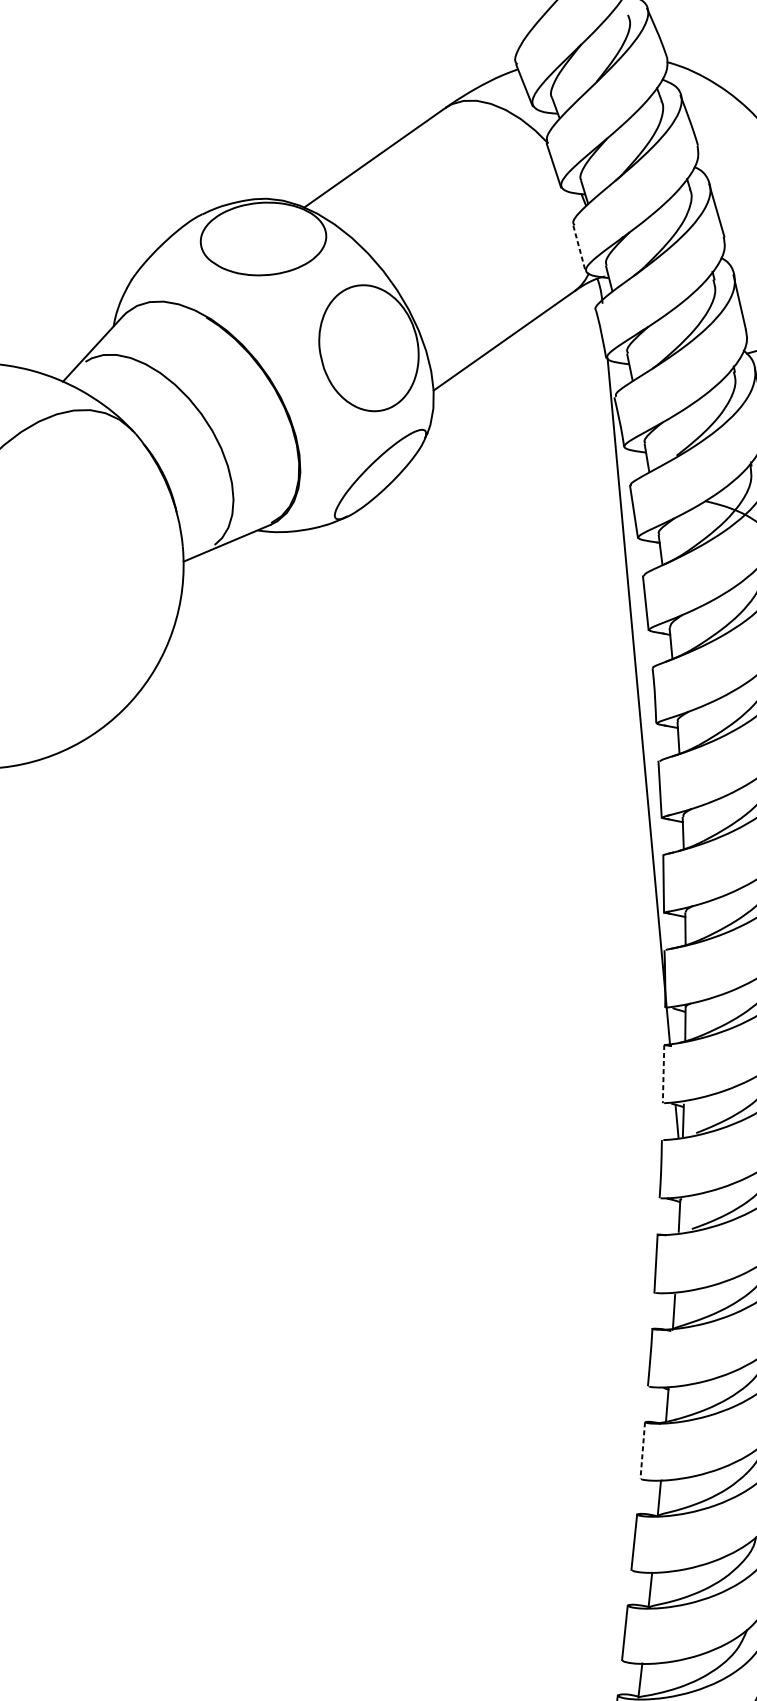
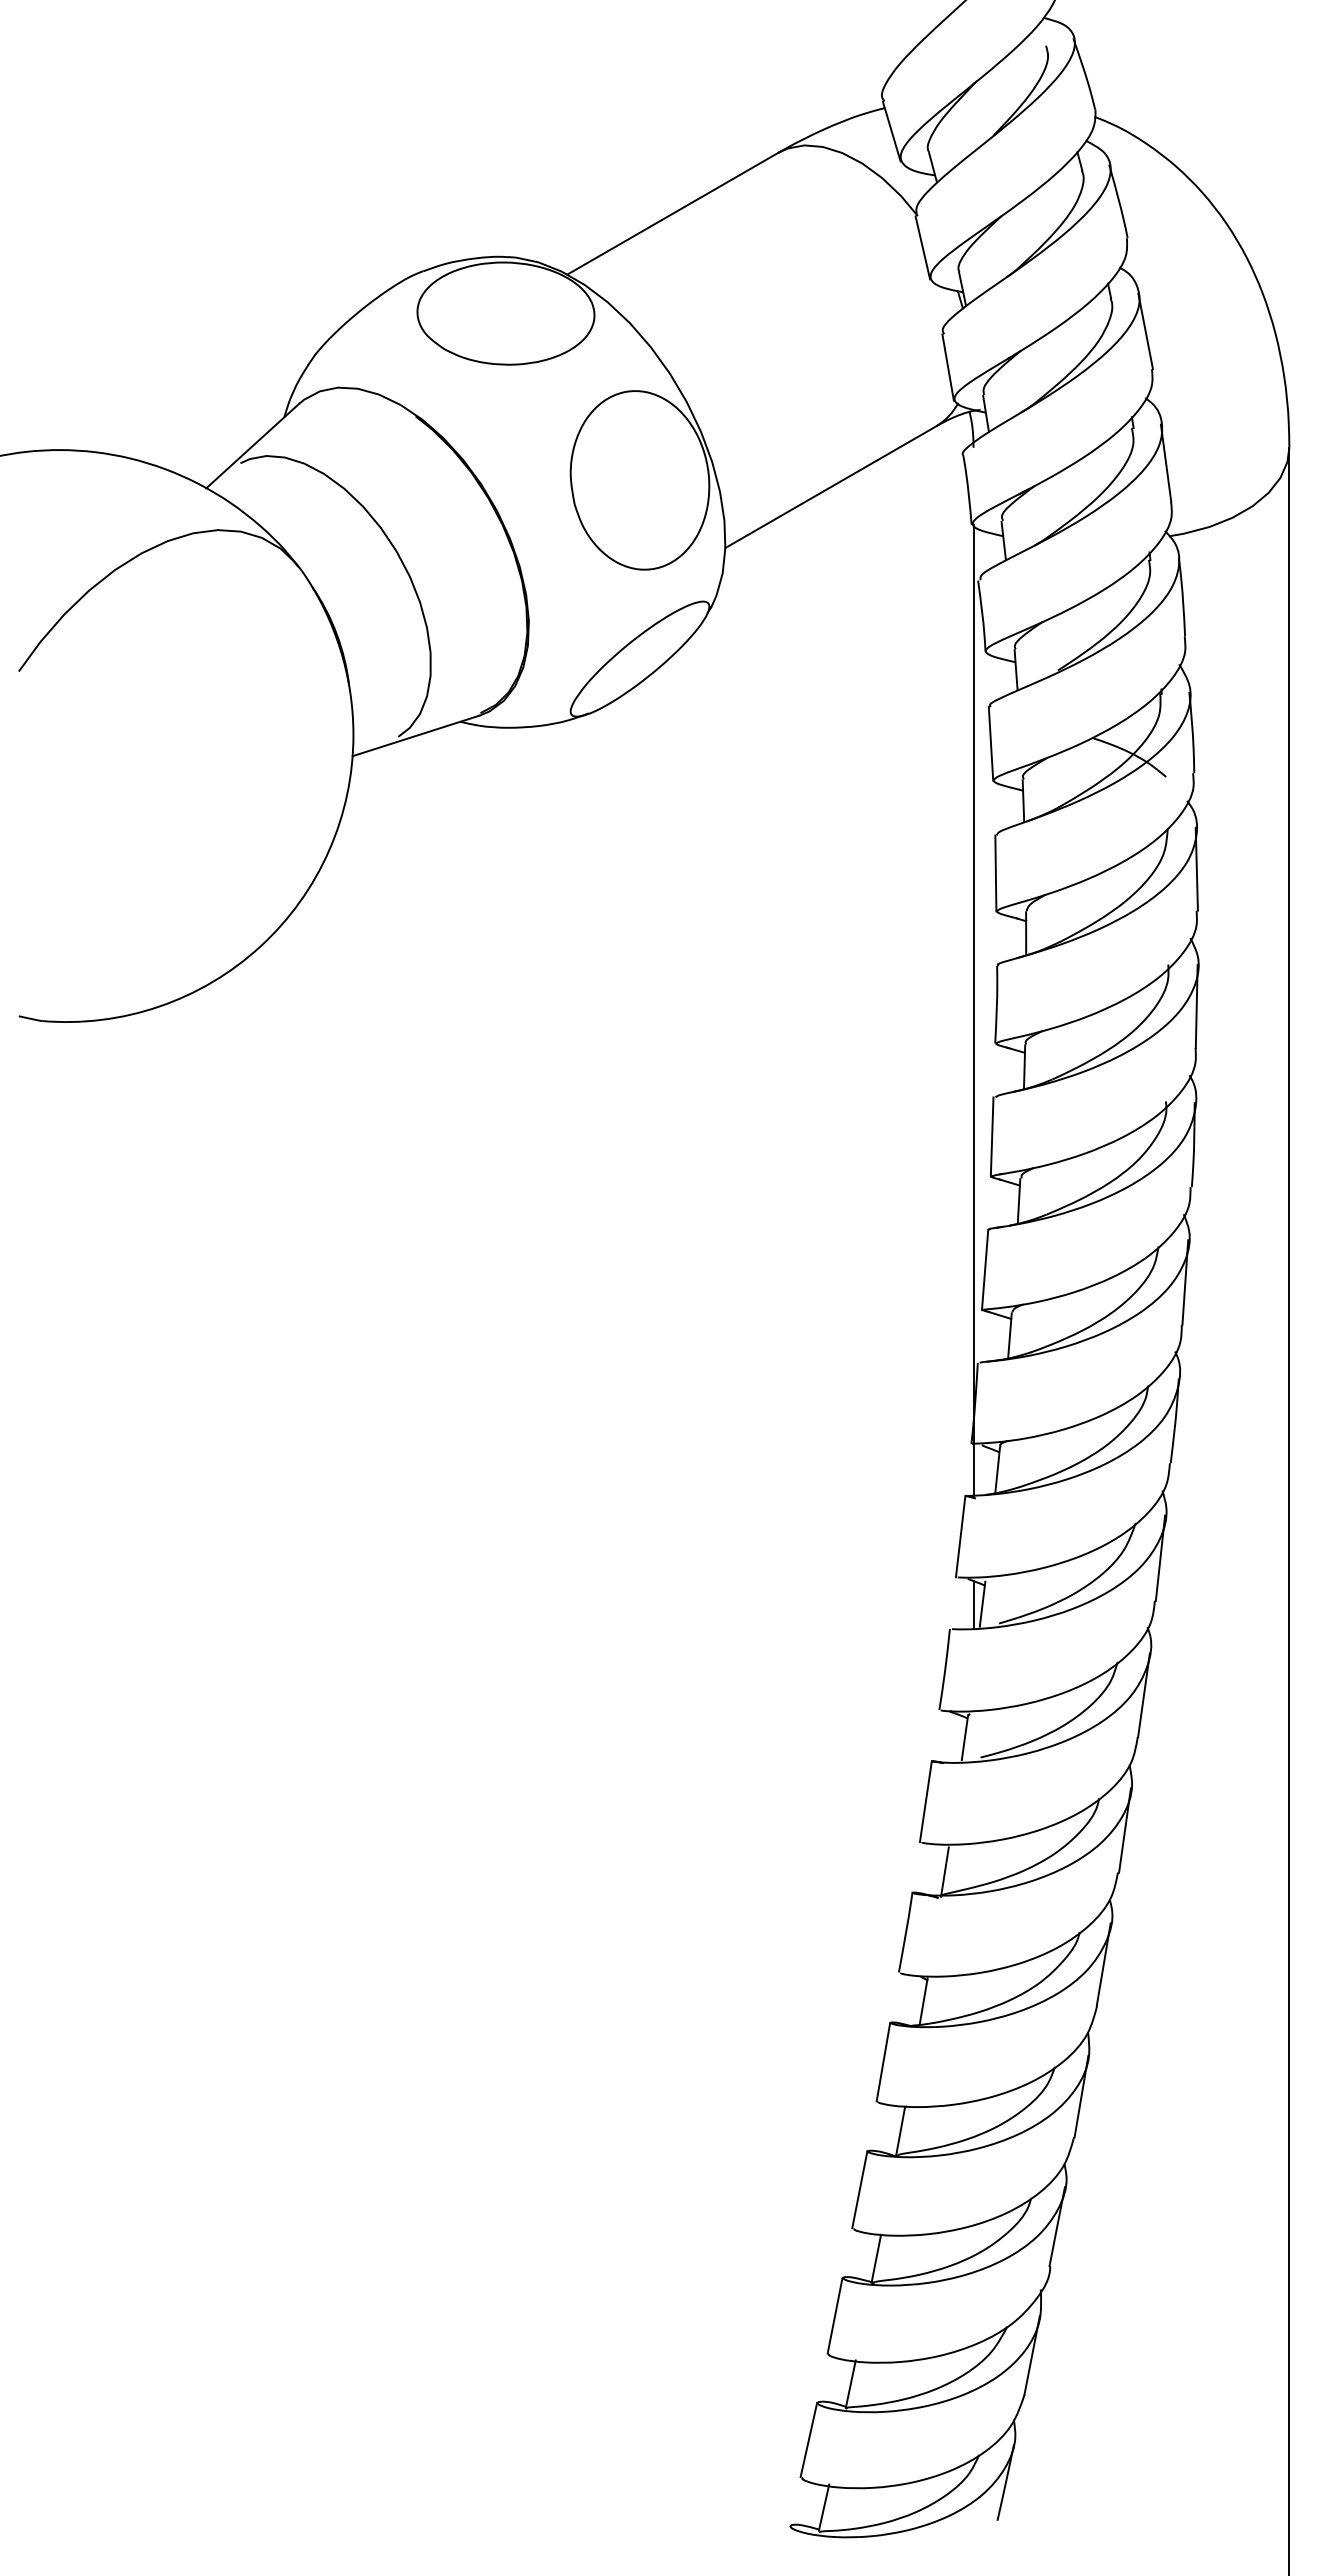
line: (579, 249) -> (948, 368), dashed -> solid
line: (663, 1074) -> (960, 1536), dashed -> solid
line: (642, 1450) -> (883, 2062), dashed -> solid

